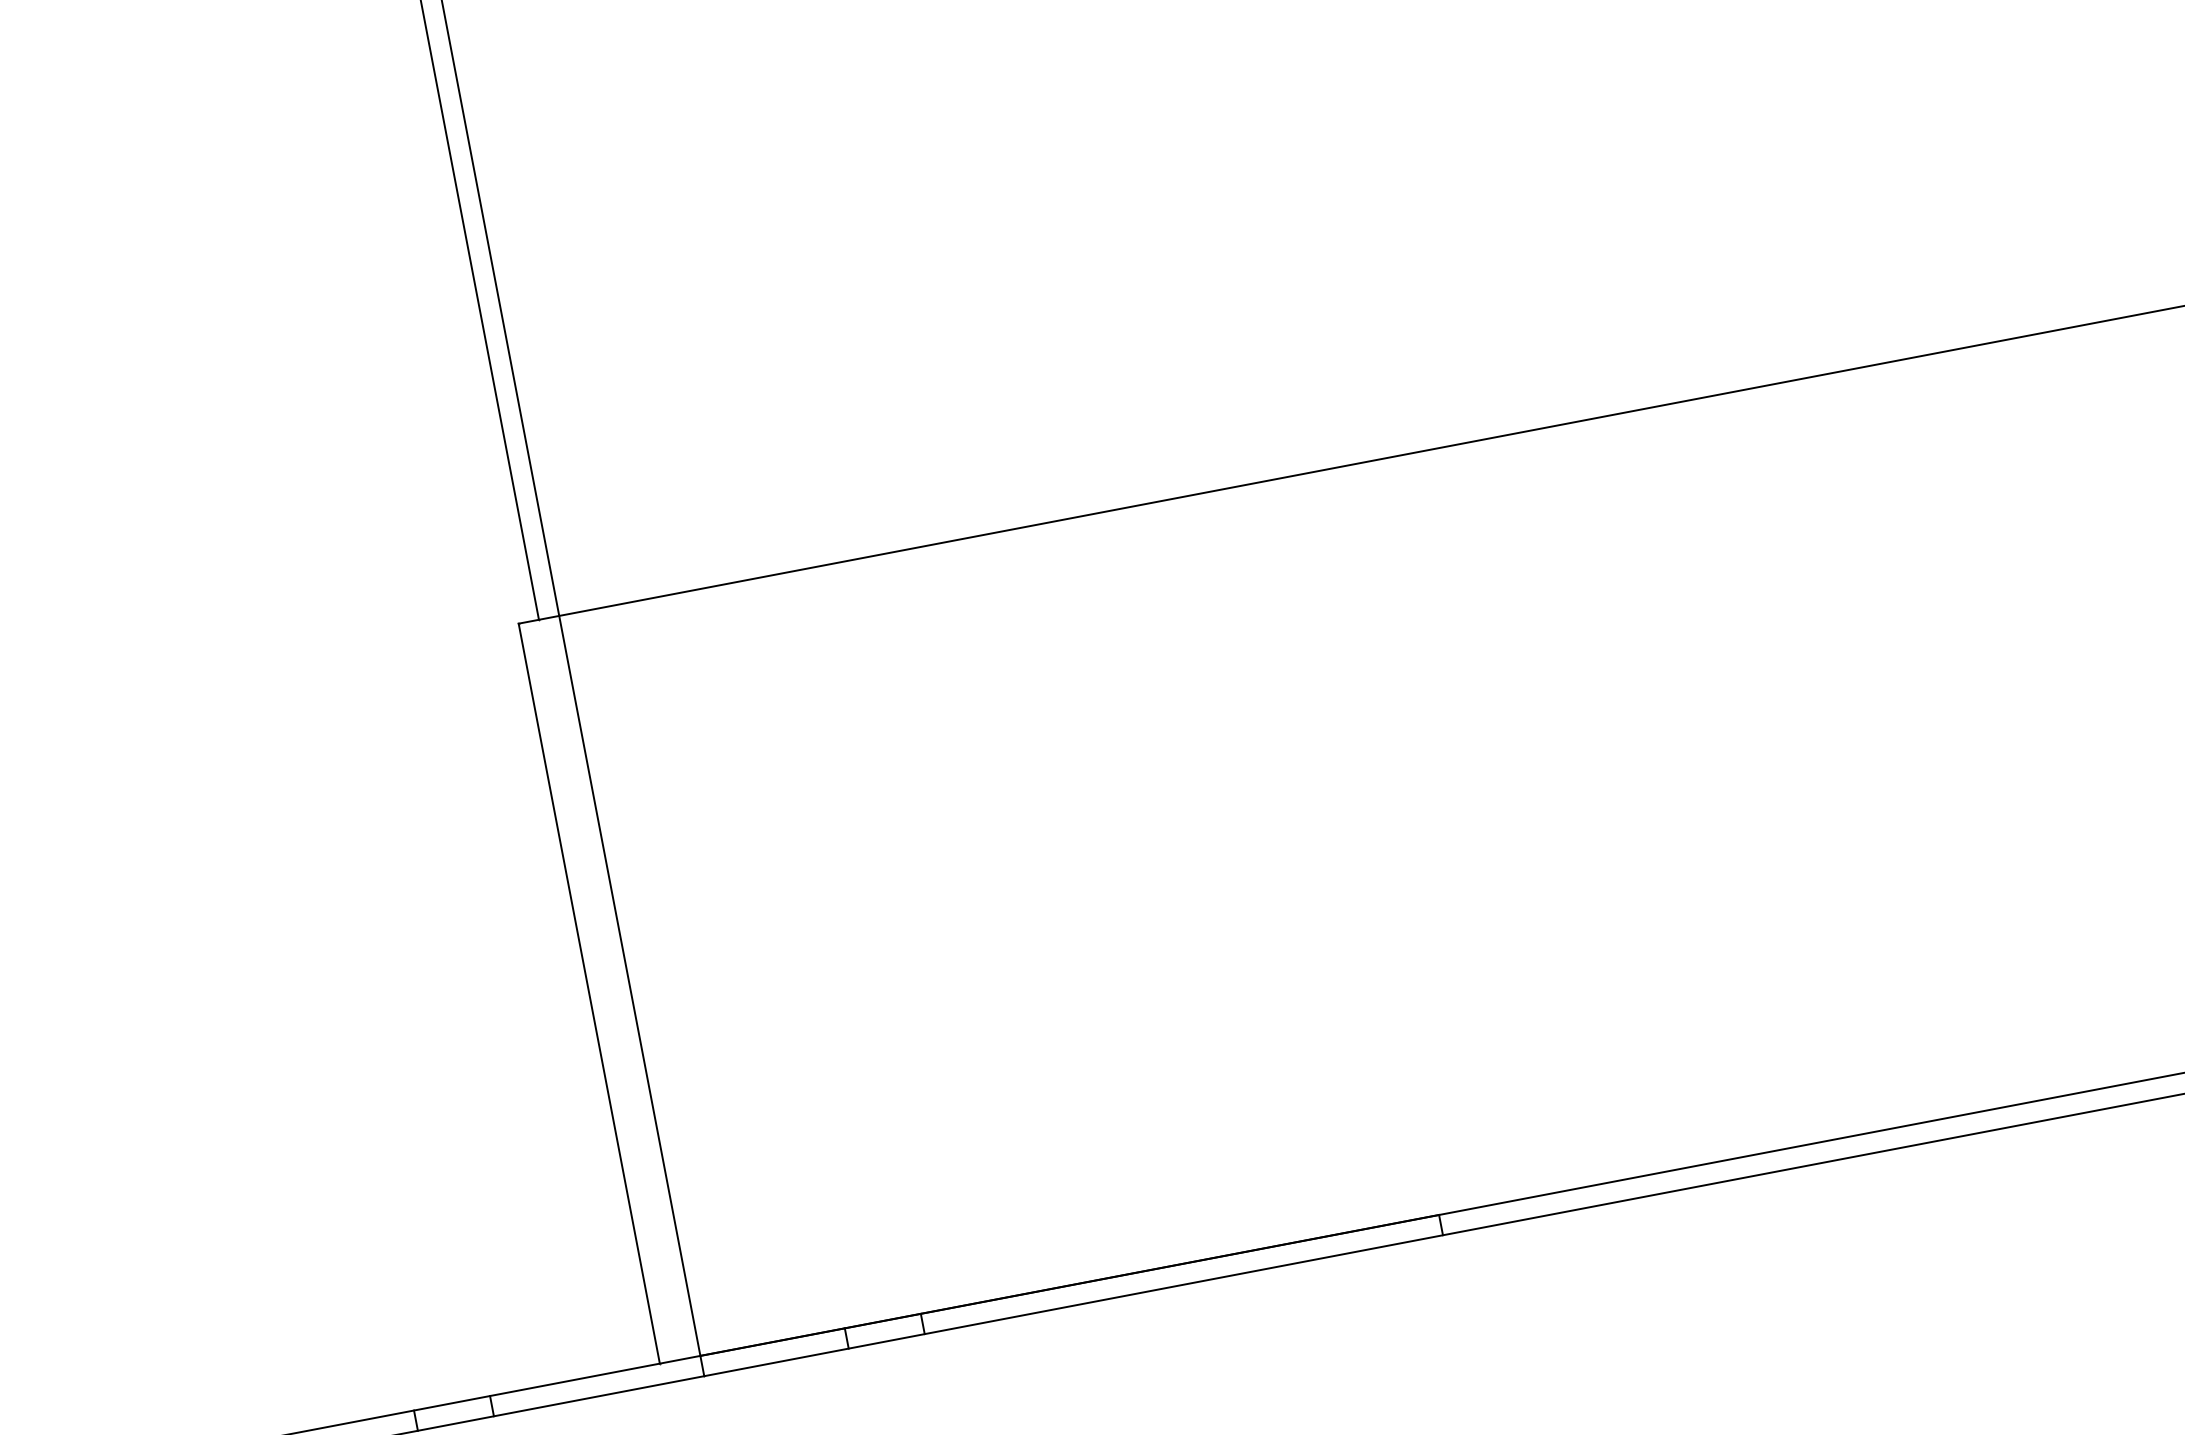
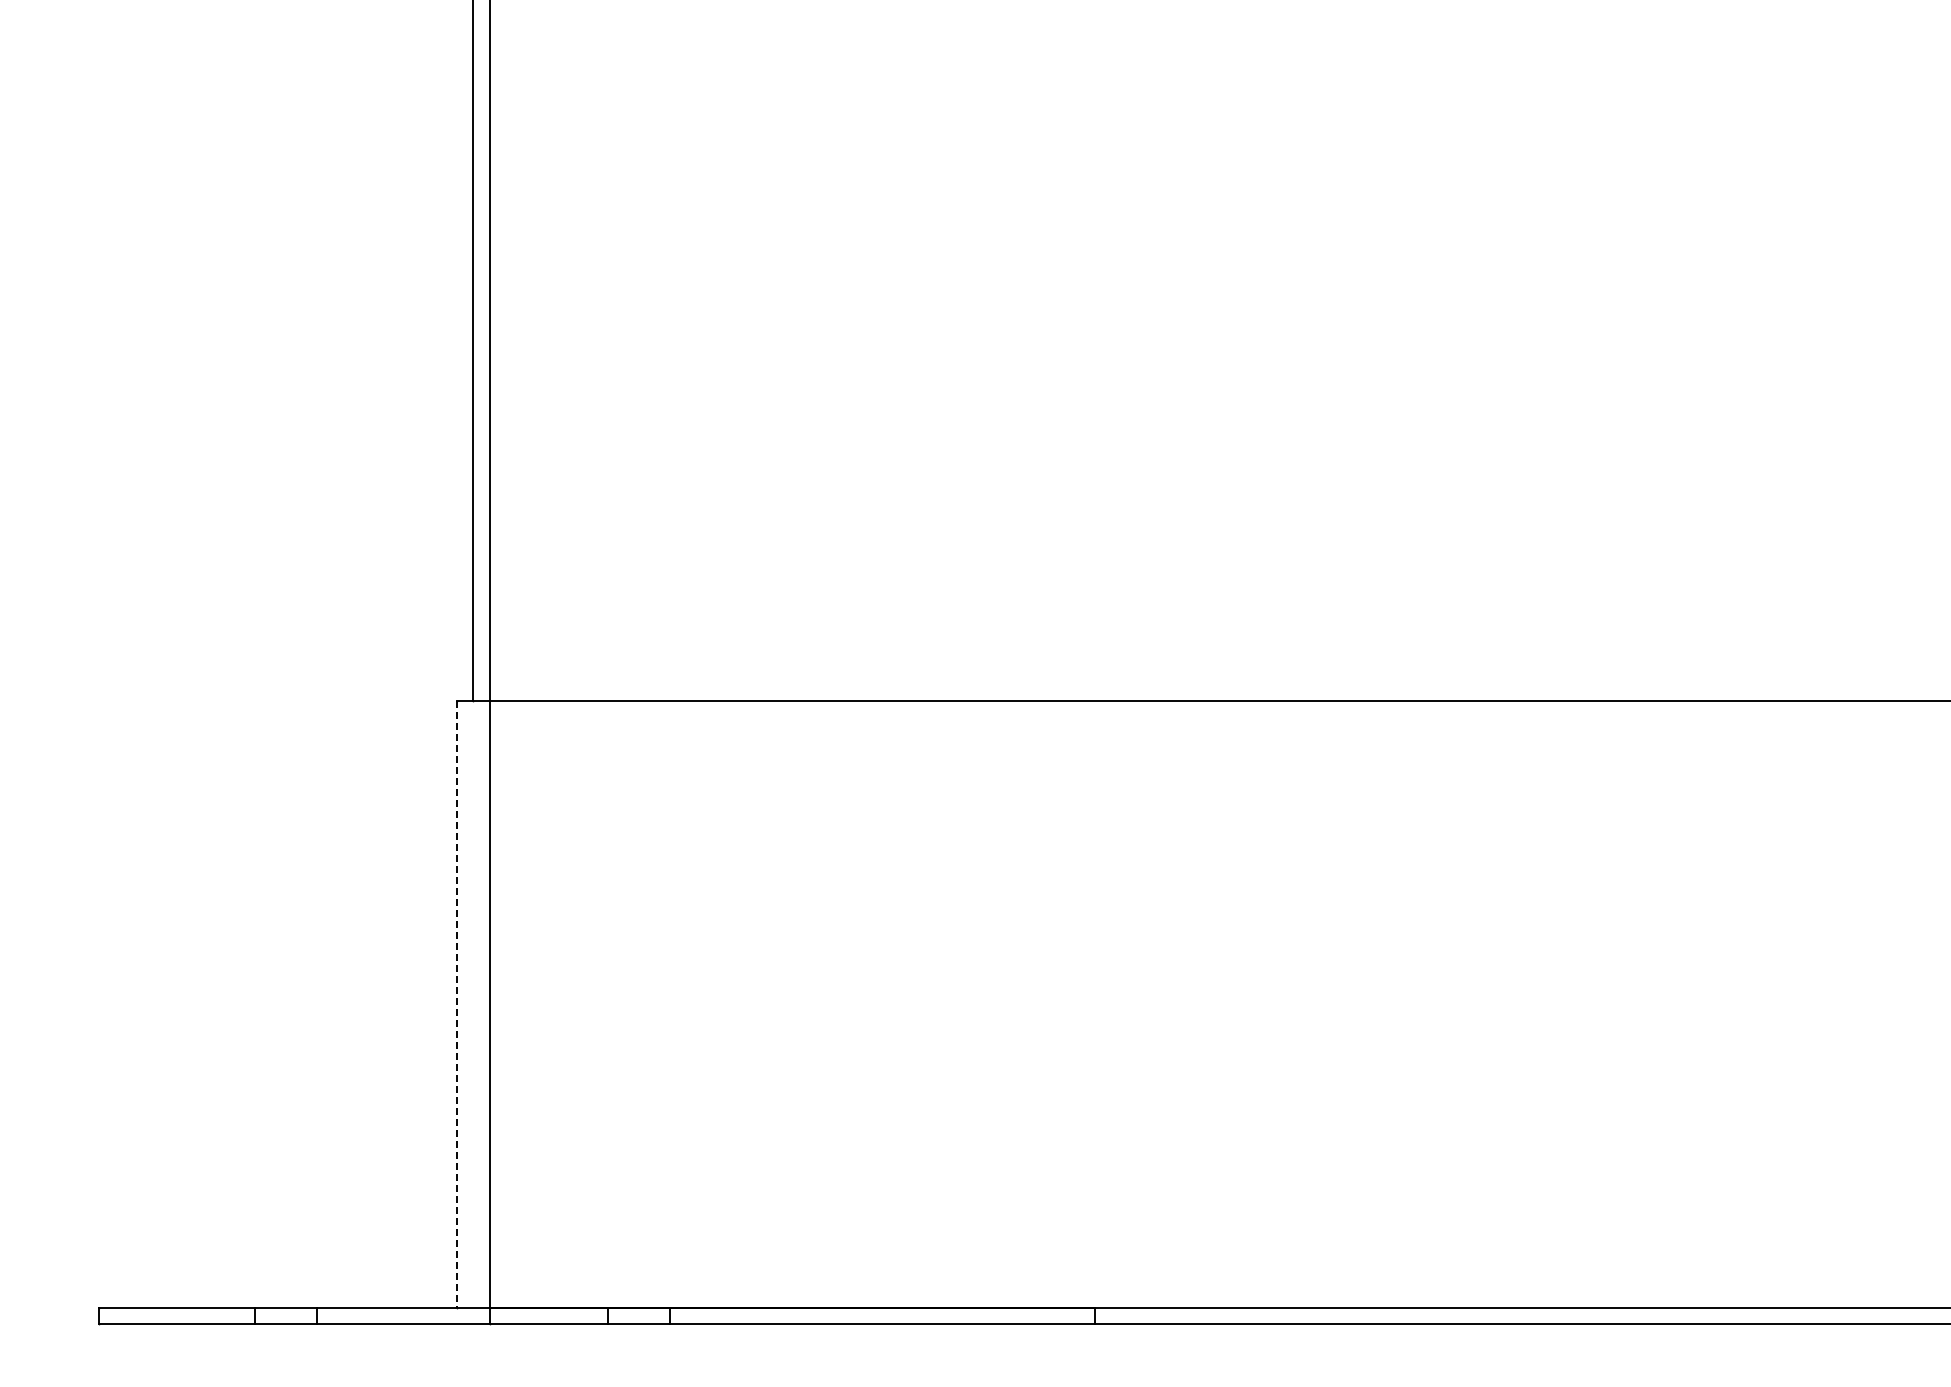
line: (589, 993) -> (456, 1004), solid -> dashed

